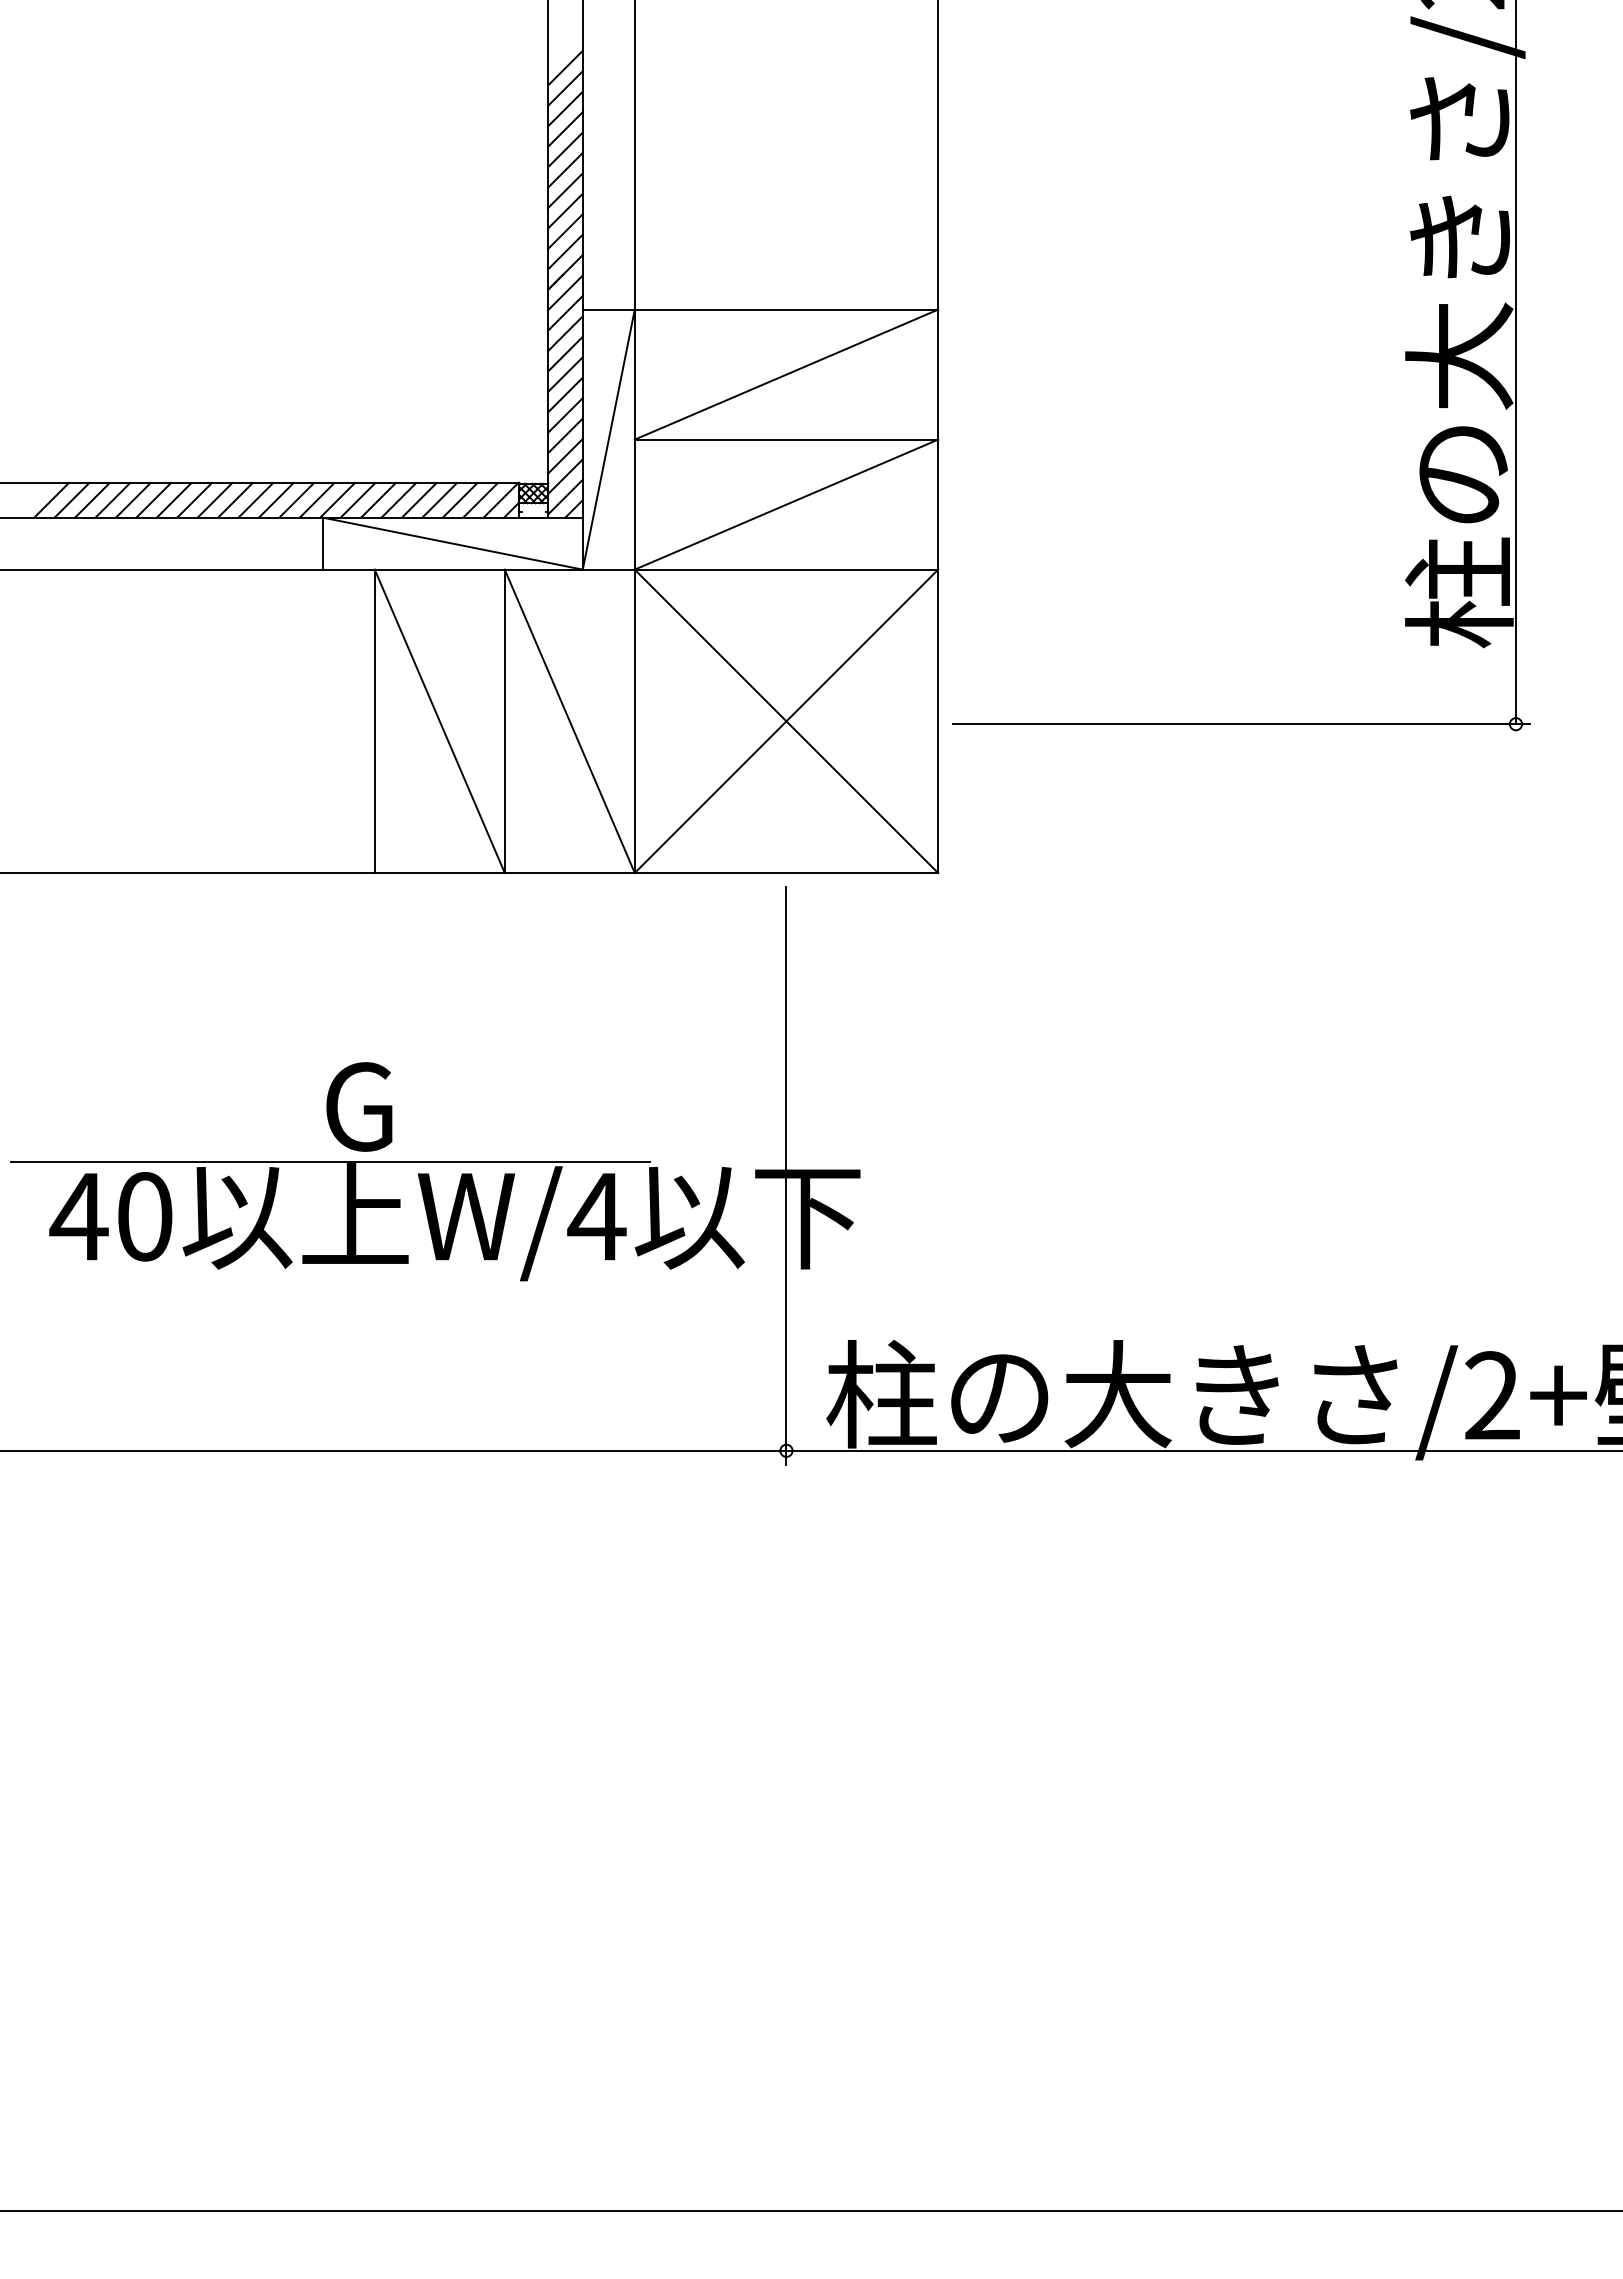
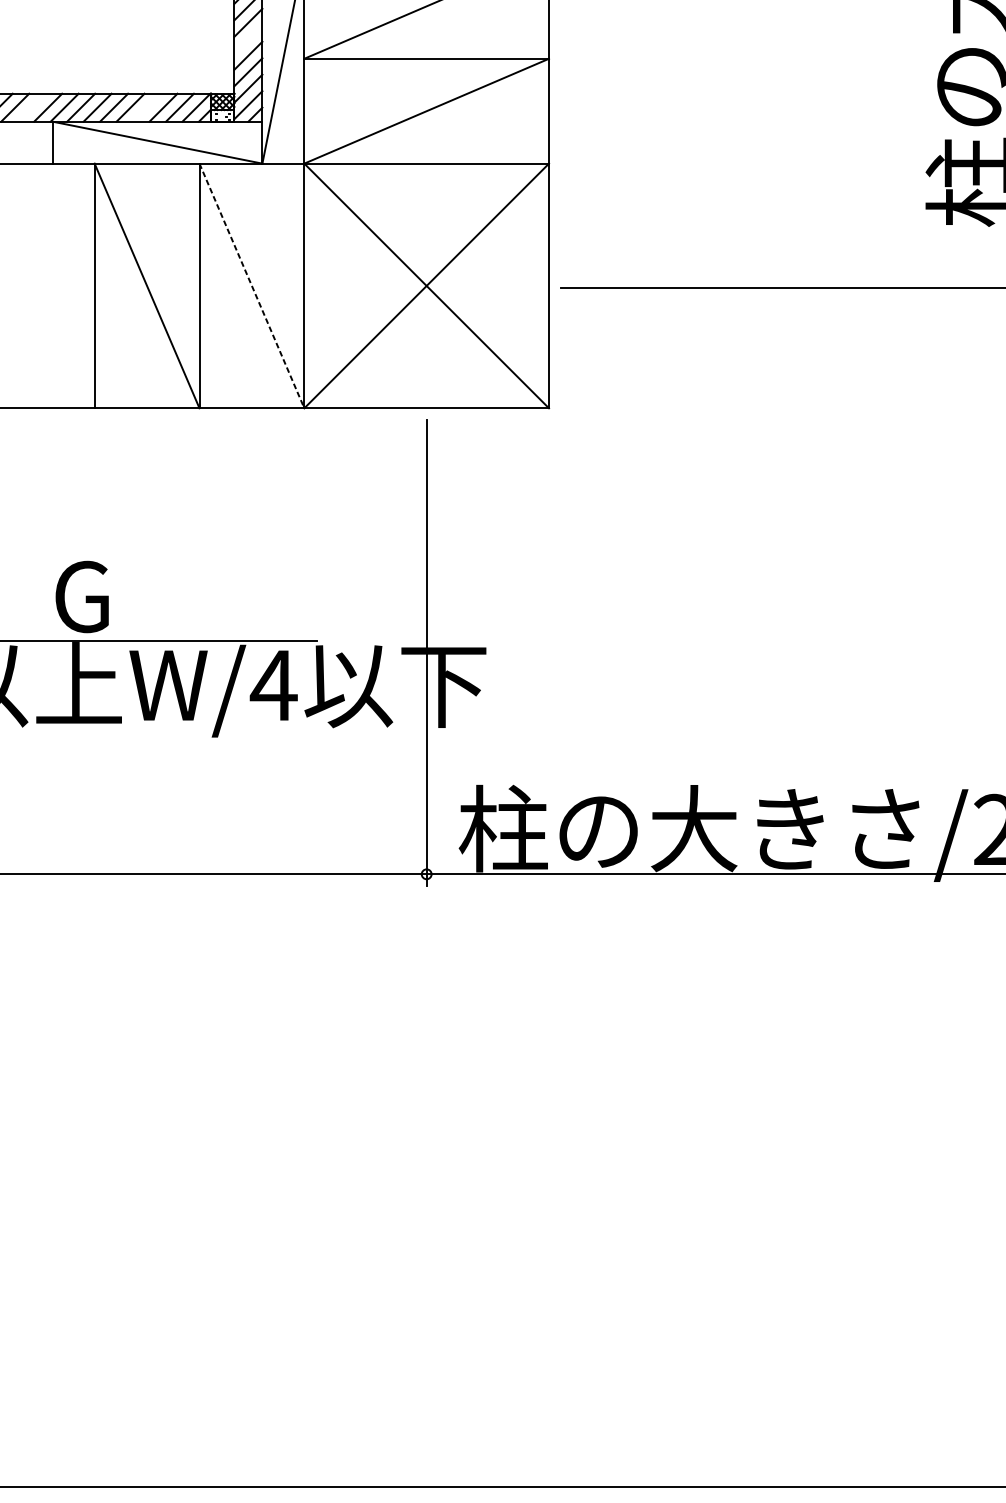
line: (565, 415) -> (248, 39), removed
line: (296, 499) -> (31, 107), removed
line: (439, 499) -> (146, 107), removed
line: (569, 721) -> (251, 286), solid -> dashed

